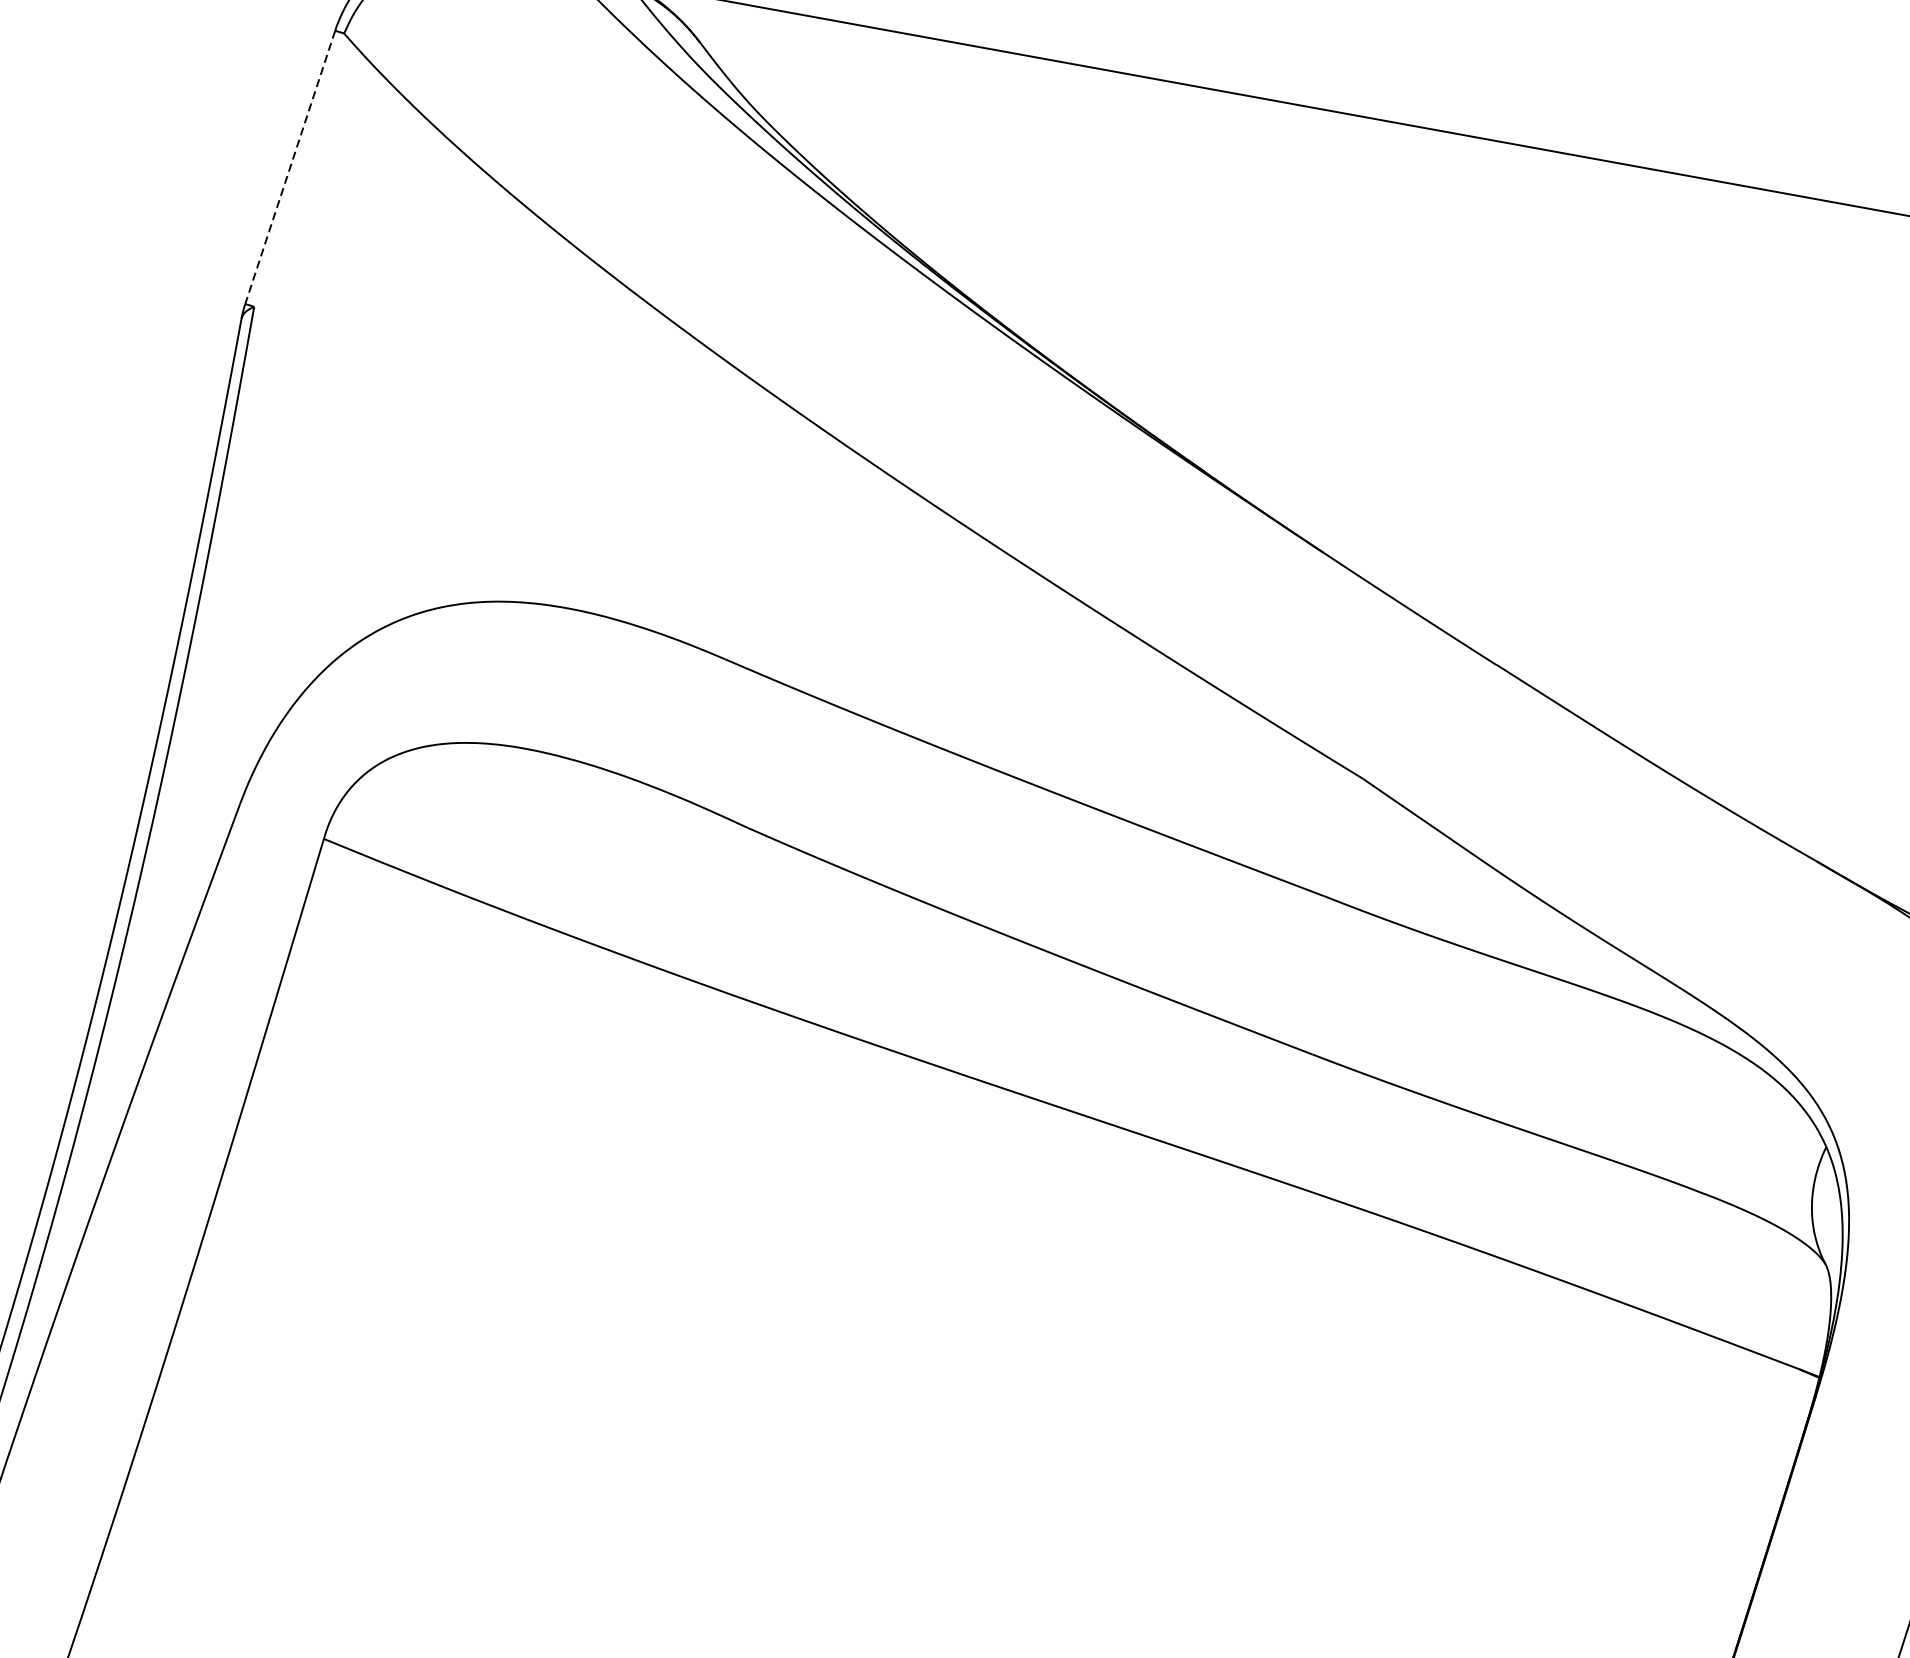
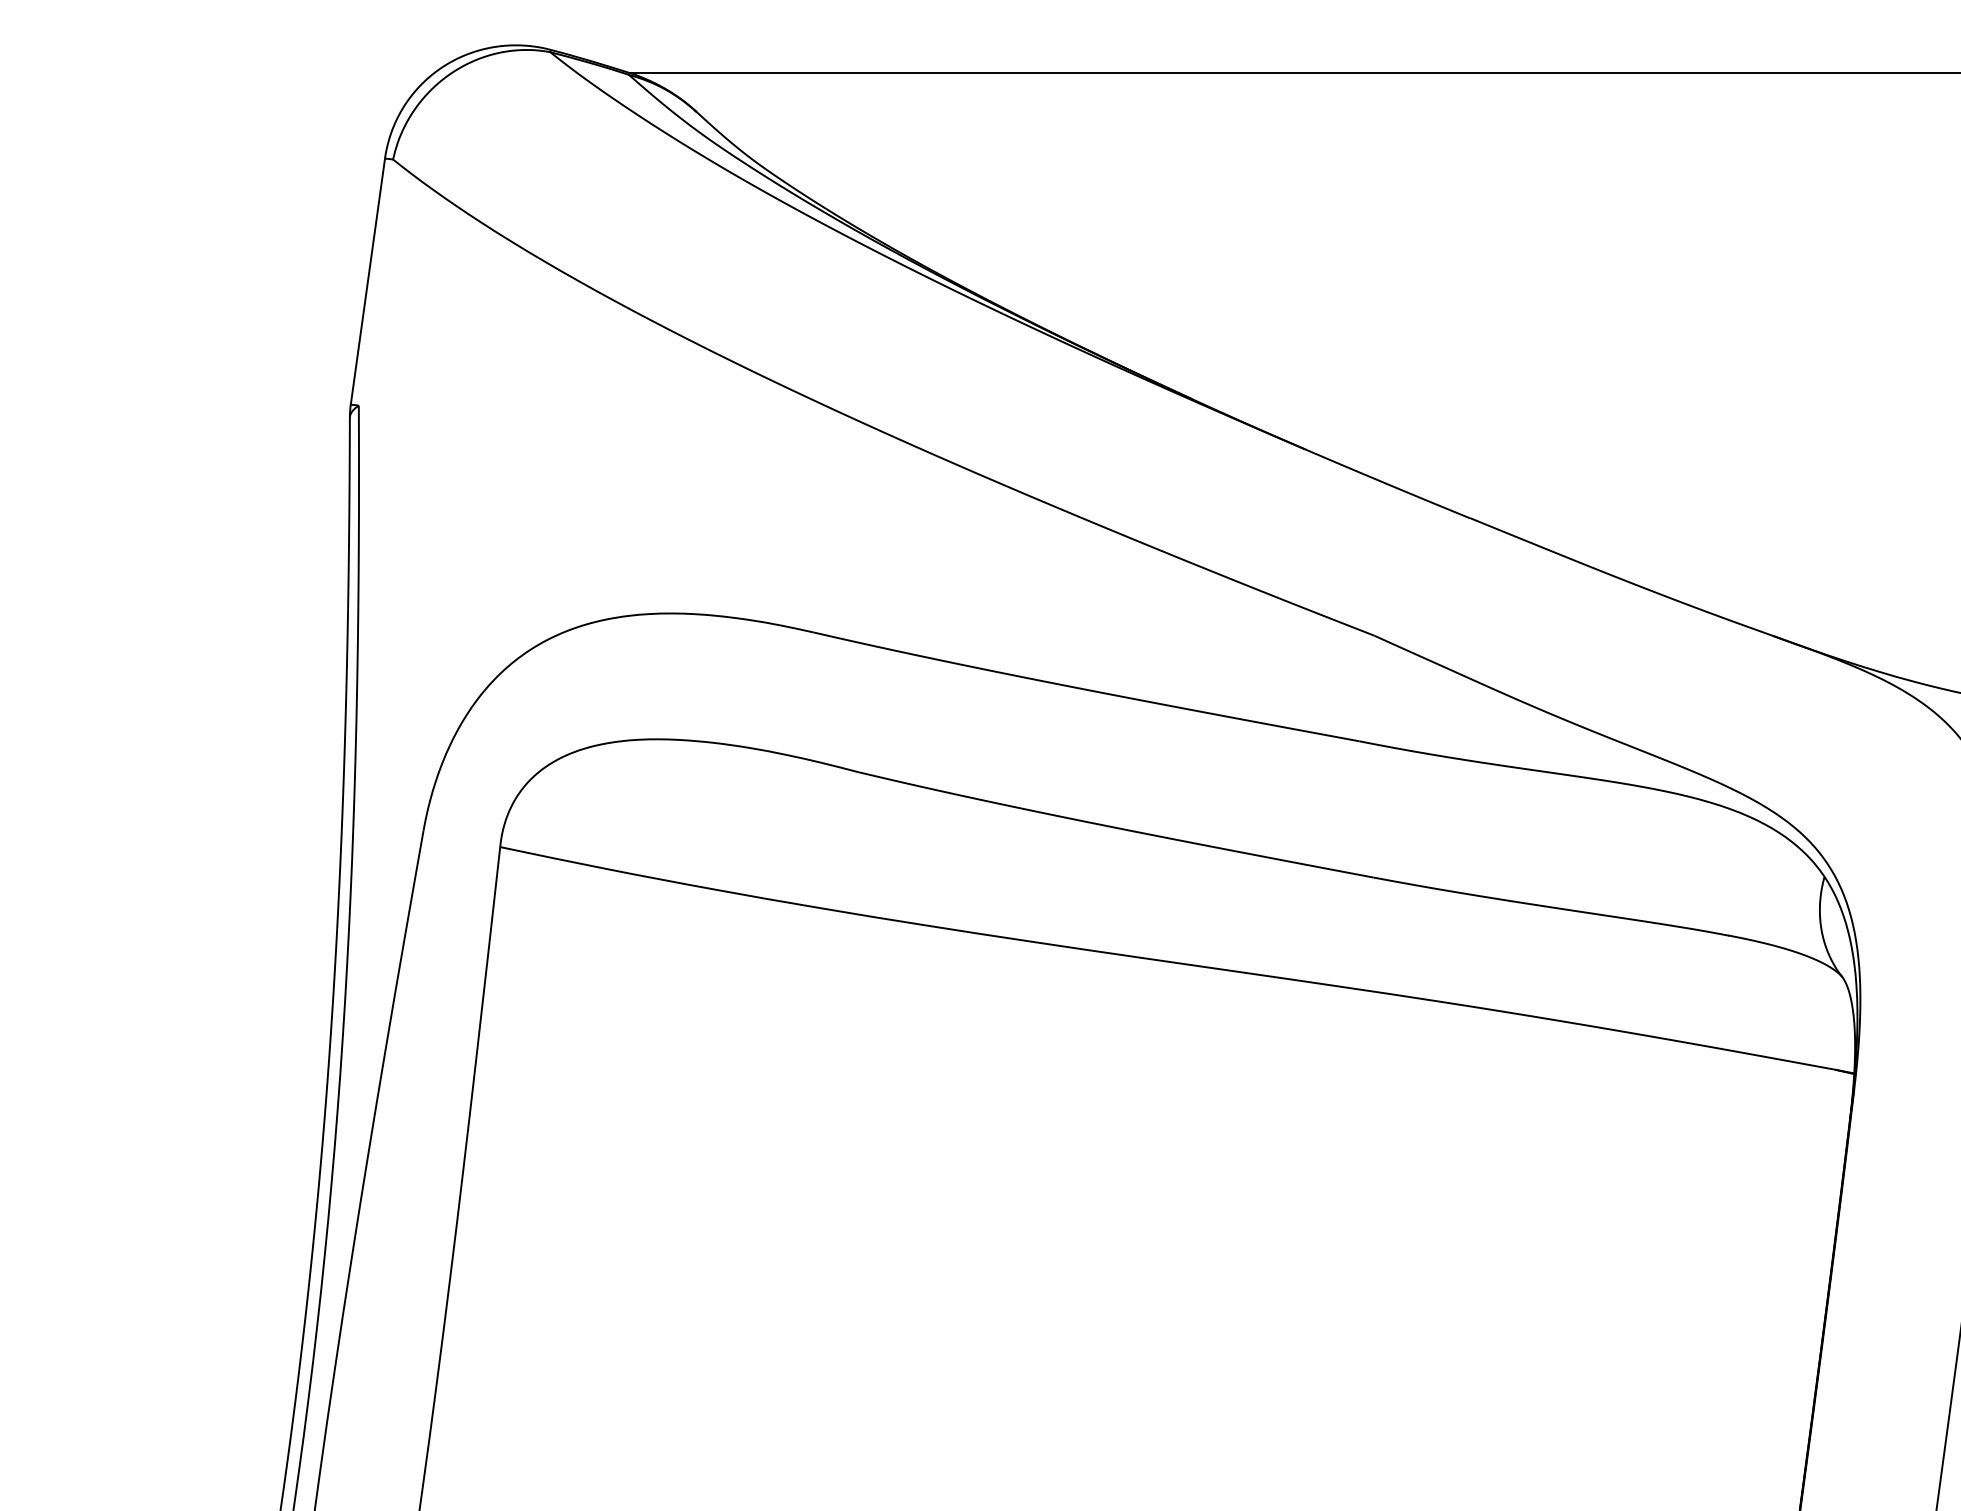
line: (289, 168) -> (367, 282), dashed -> solid

